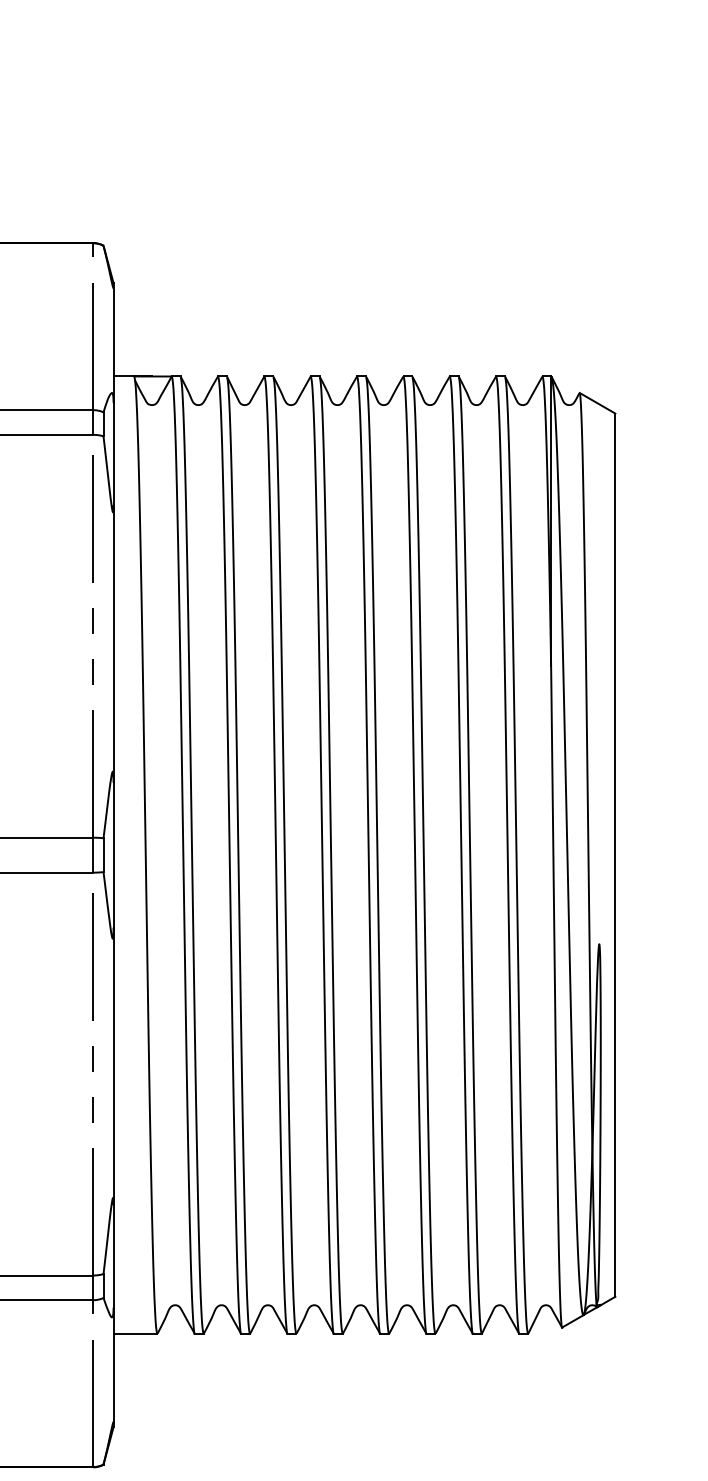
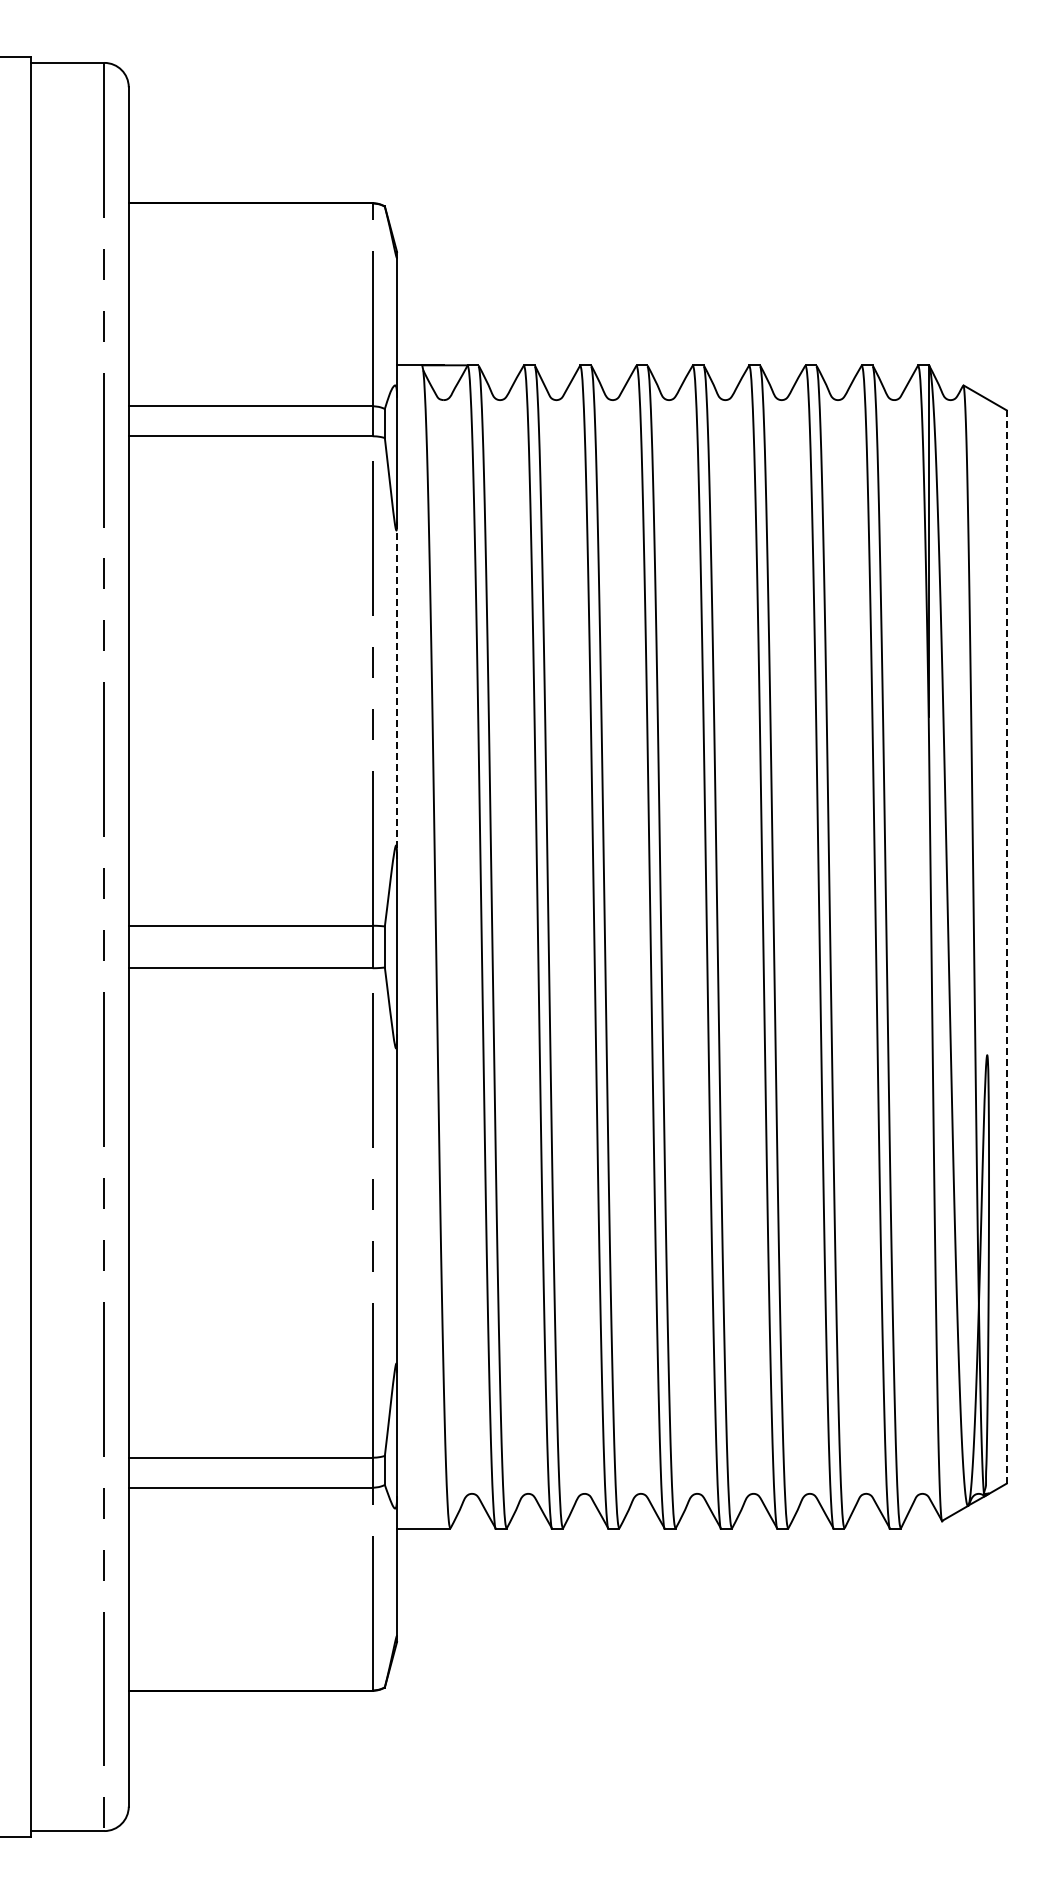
line: (113, 644) -> (397, 690), solid -> dashed
line: (615, 855) -> (1006, 947), solid -> dashed

